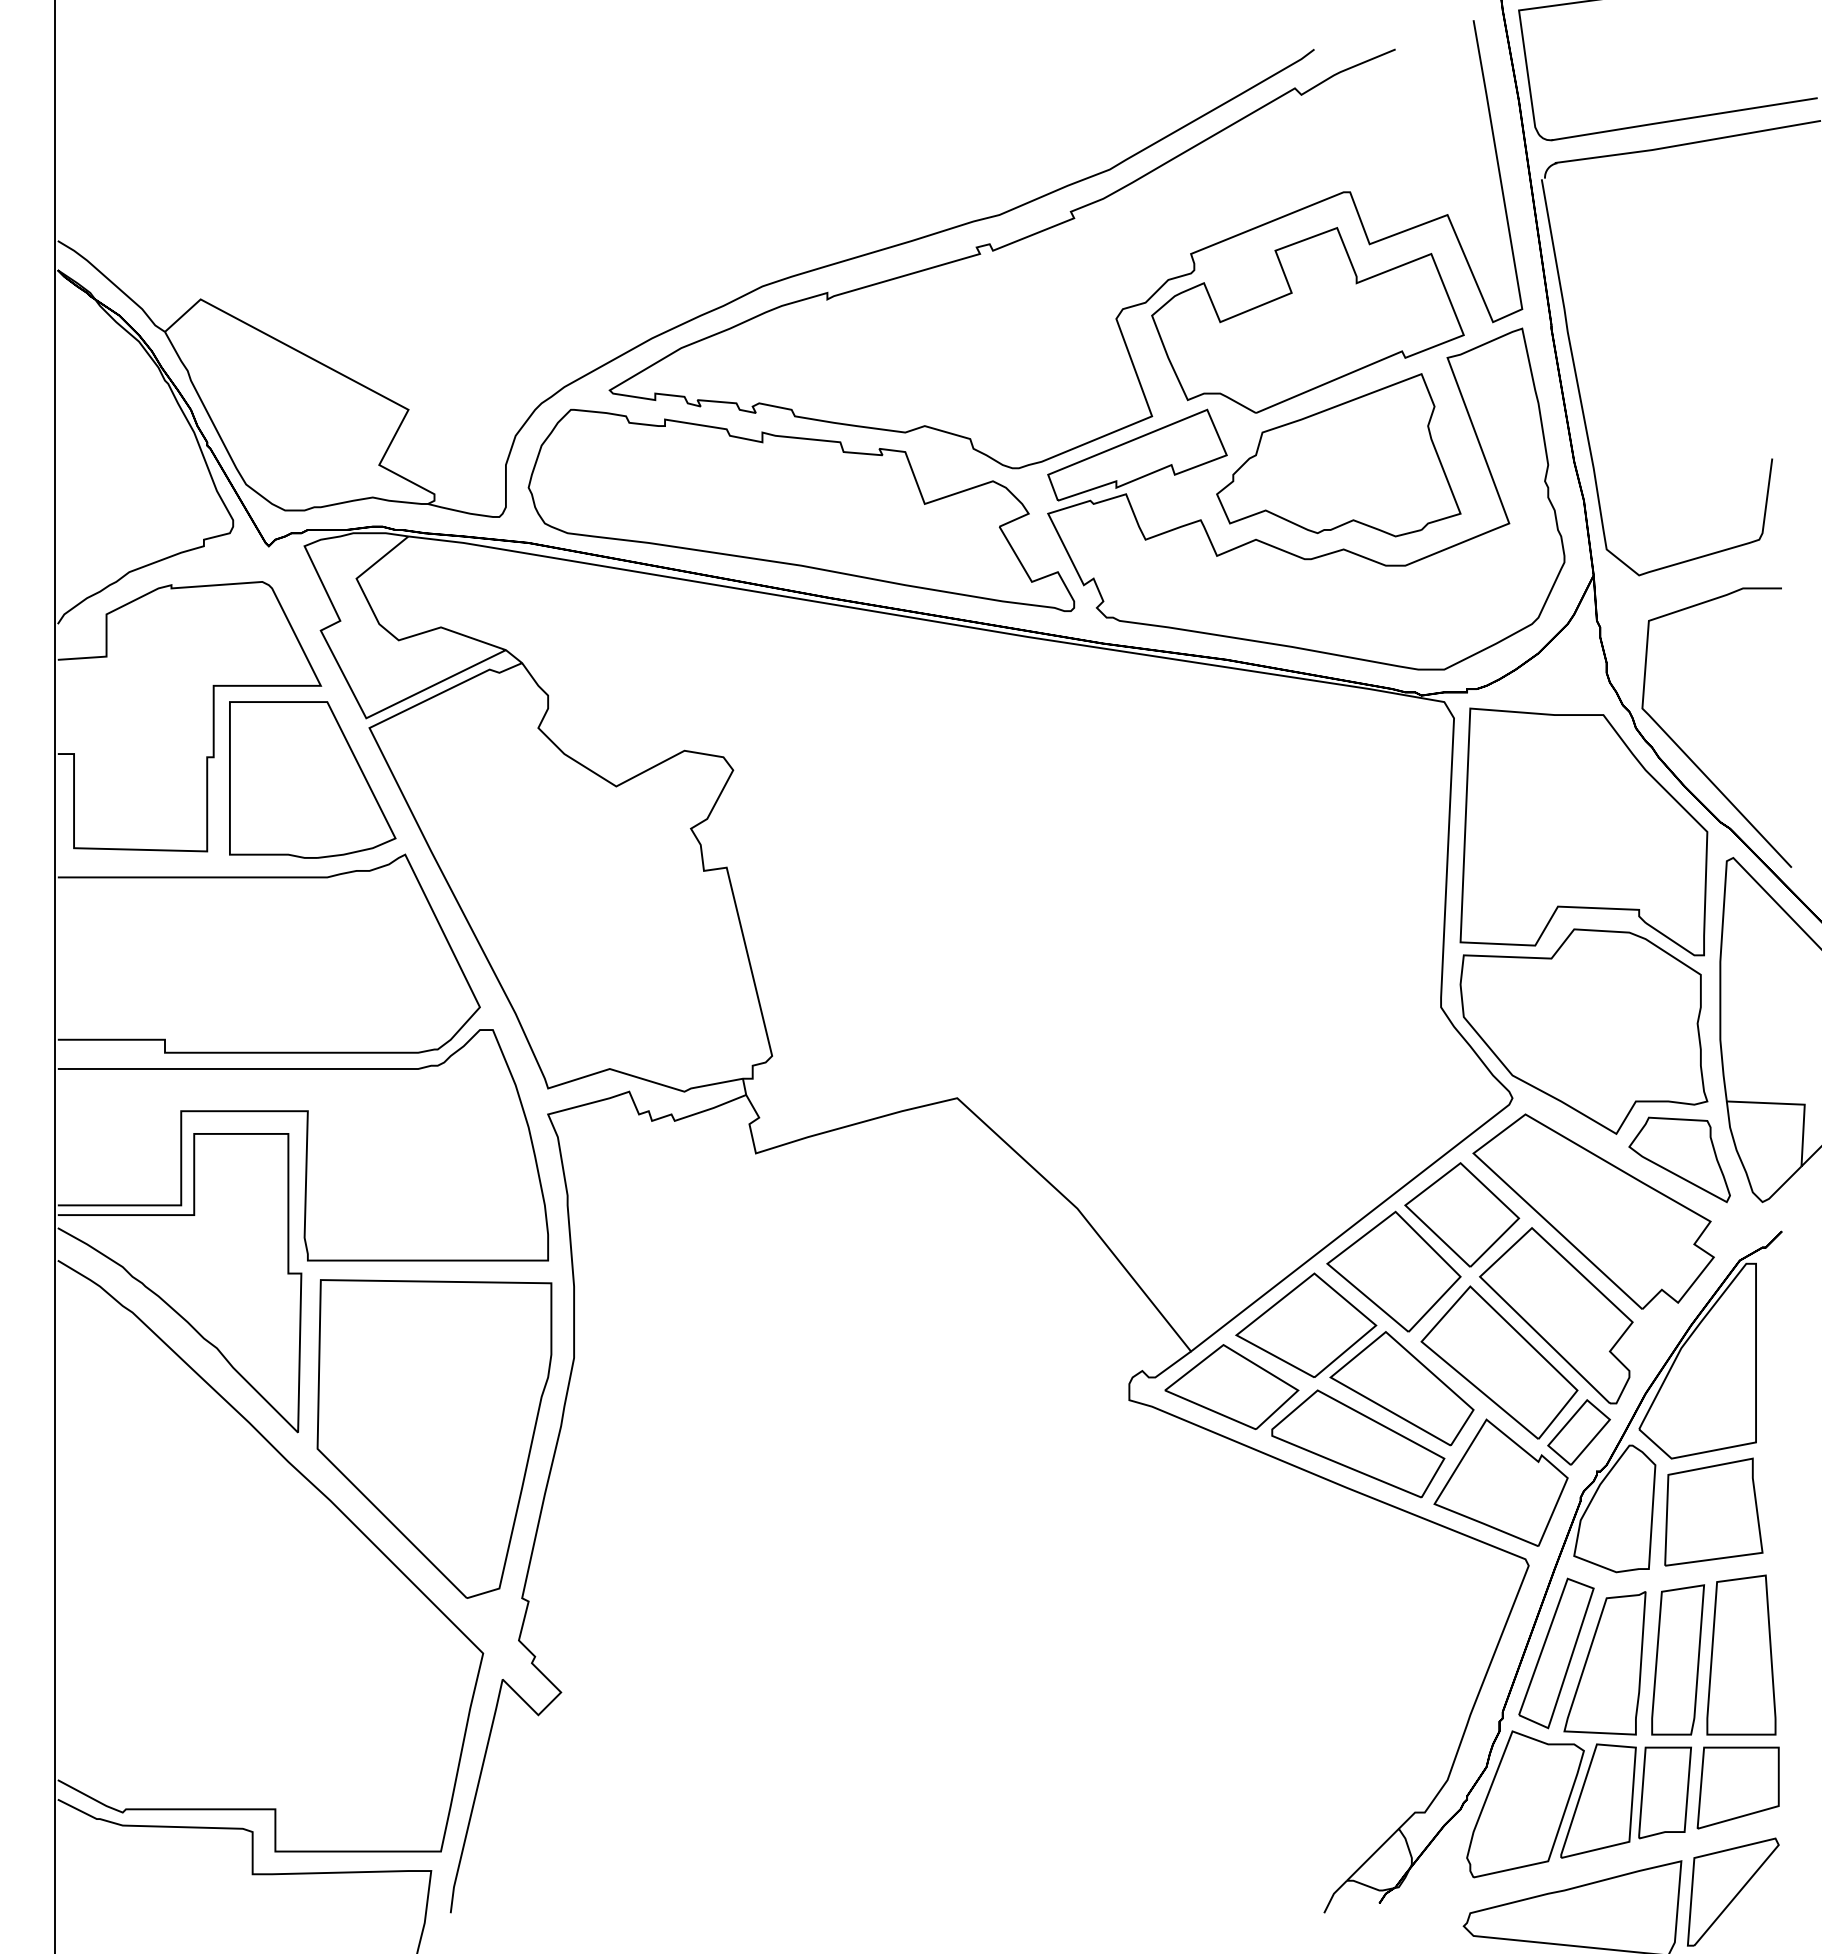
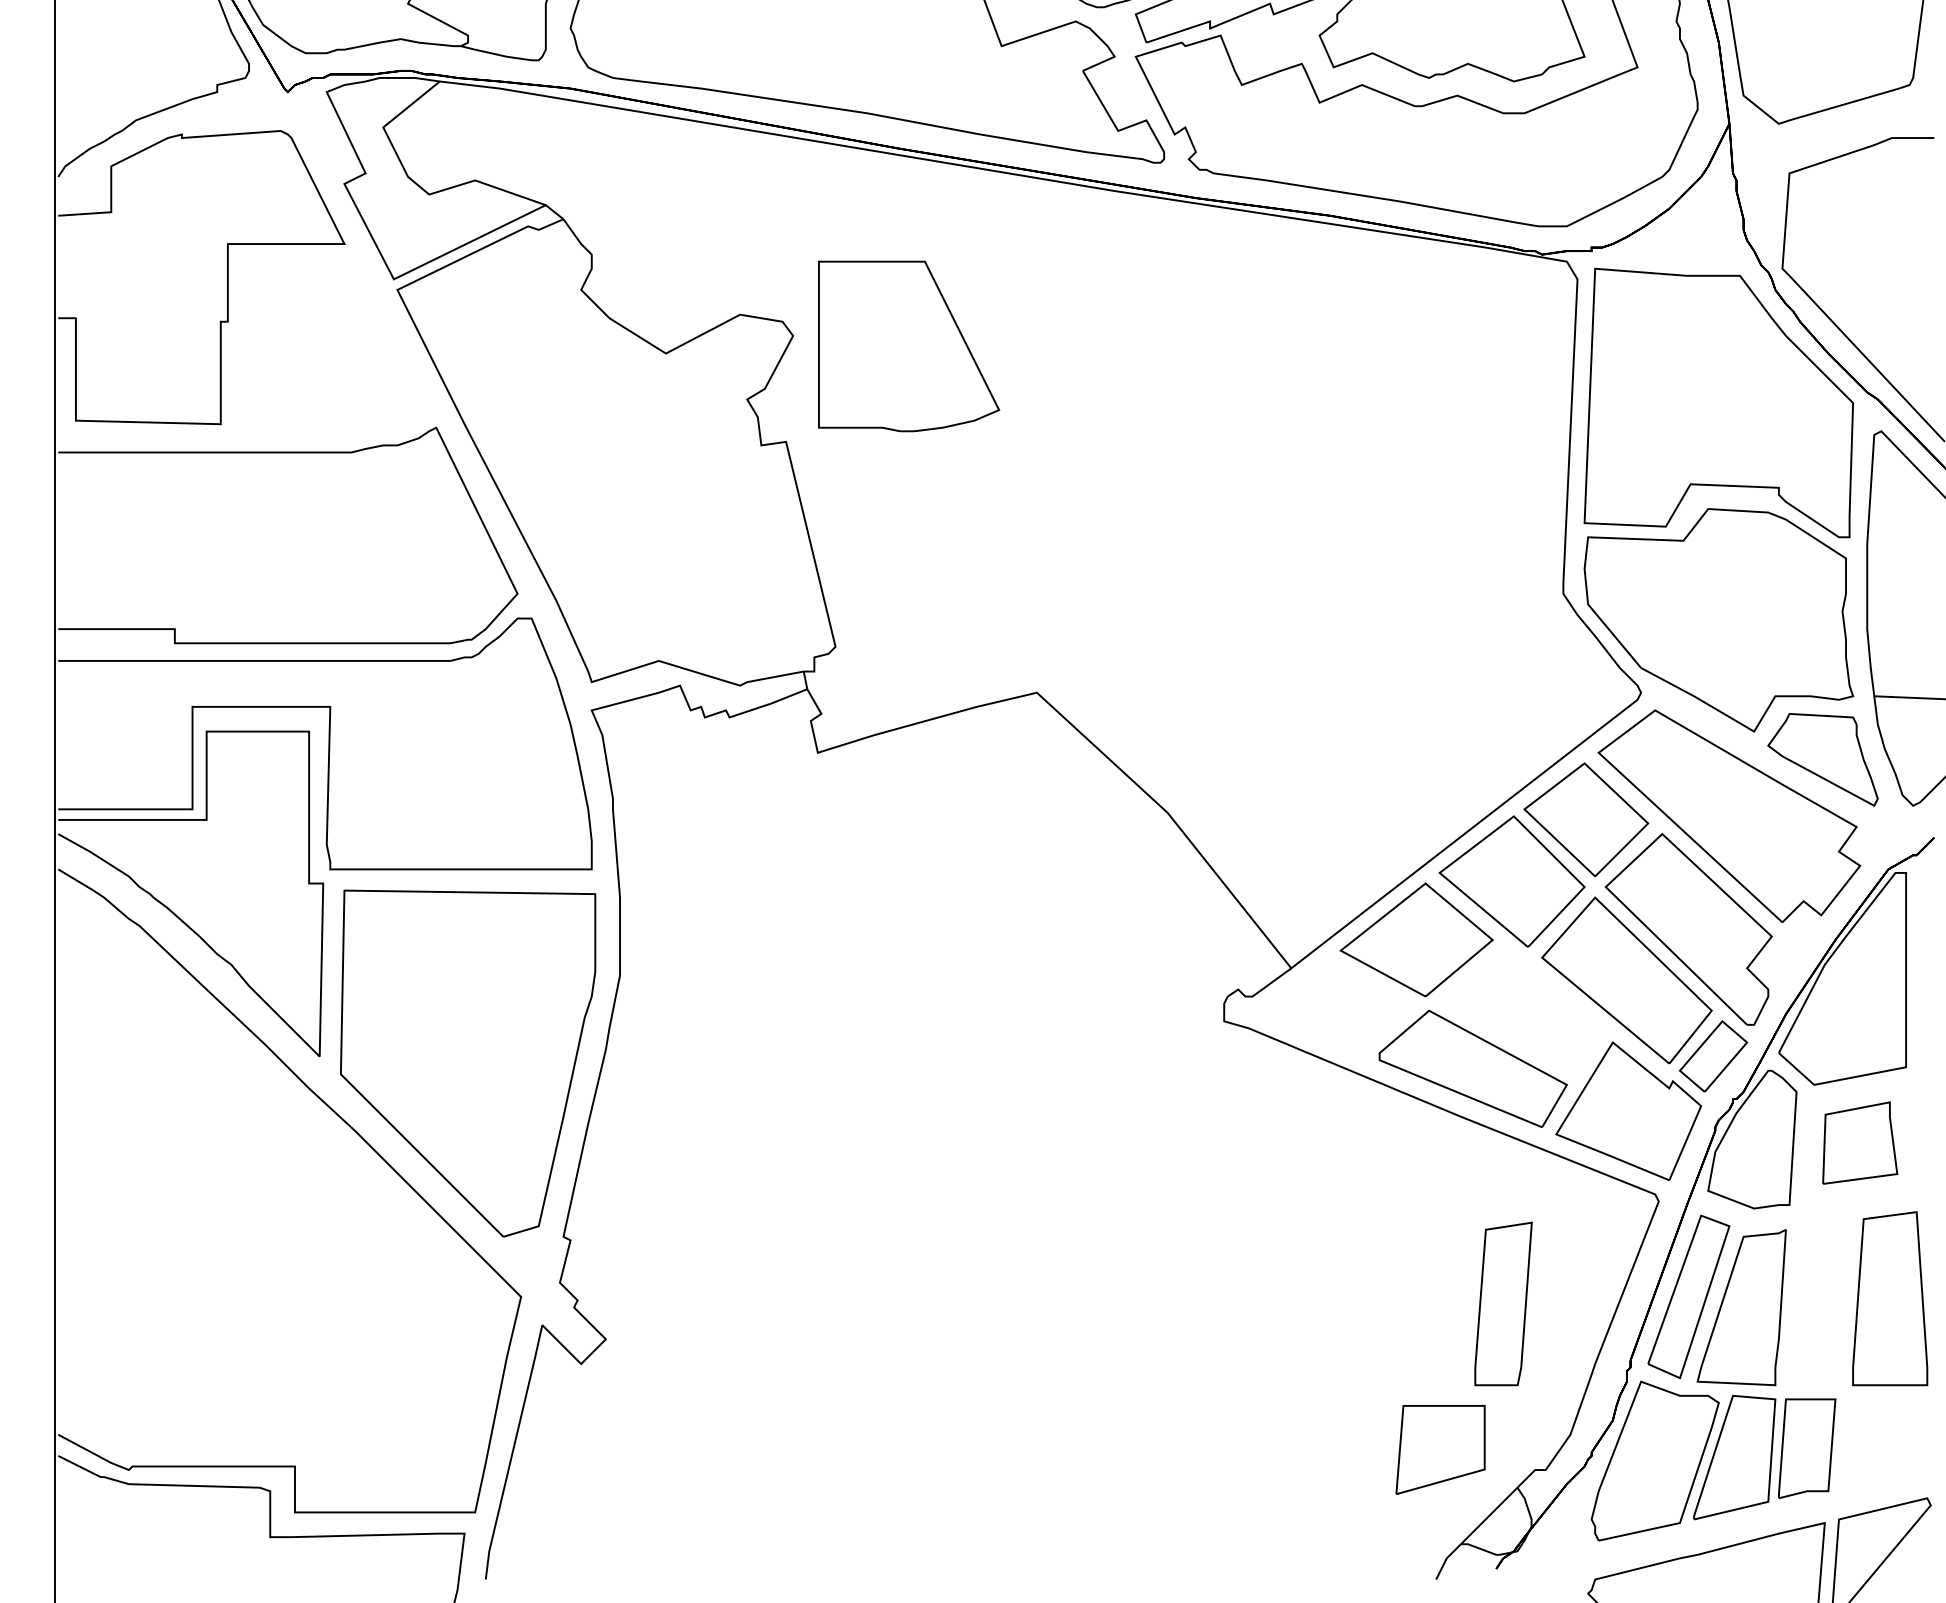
part: (312, 779) -> (908, 345), moved
part: (1231, 1387) -> (1335, 1007), removed
part: (1401, 1388) -> (1520, 1008), removed
part: (1713, 1511) -> (1859, 1142), size x0.7
part: (1677, 1659) -> (1502, 1303), moved
part: (1737, 1787) -> (1439, 1449), moved

